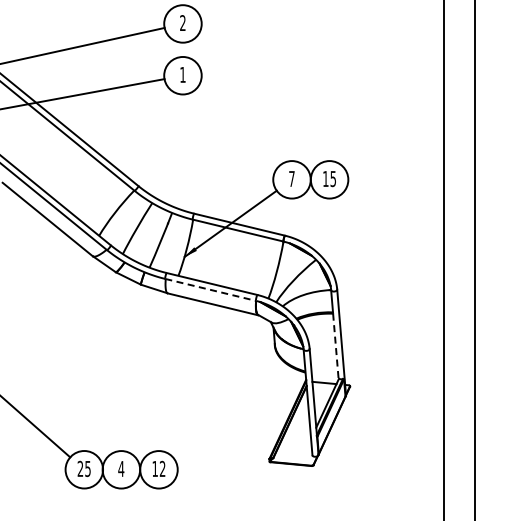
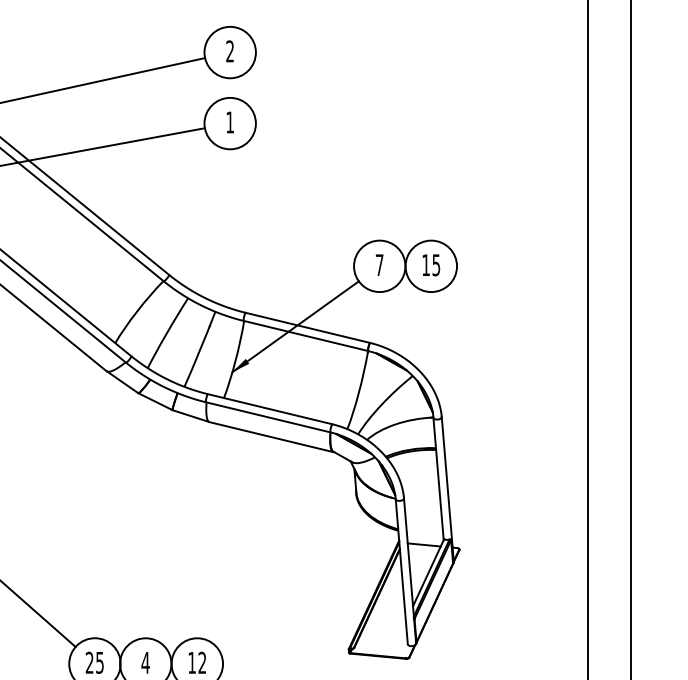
line: (210, 289) -> (267, 416), dashed -> solid
line: (335, 347) -> (439, 496), dashed -> solid

